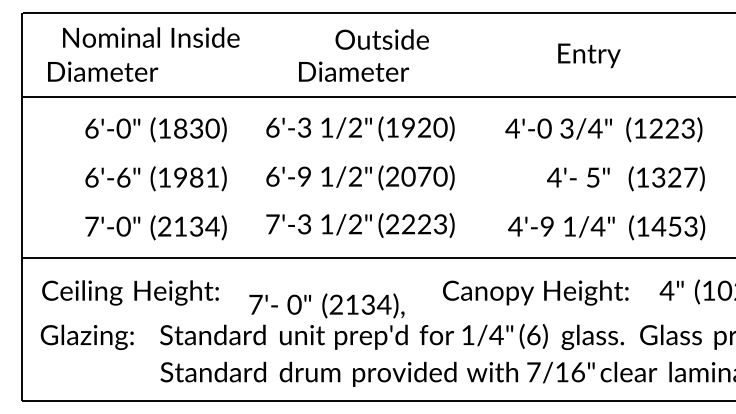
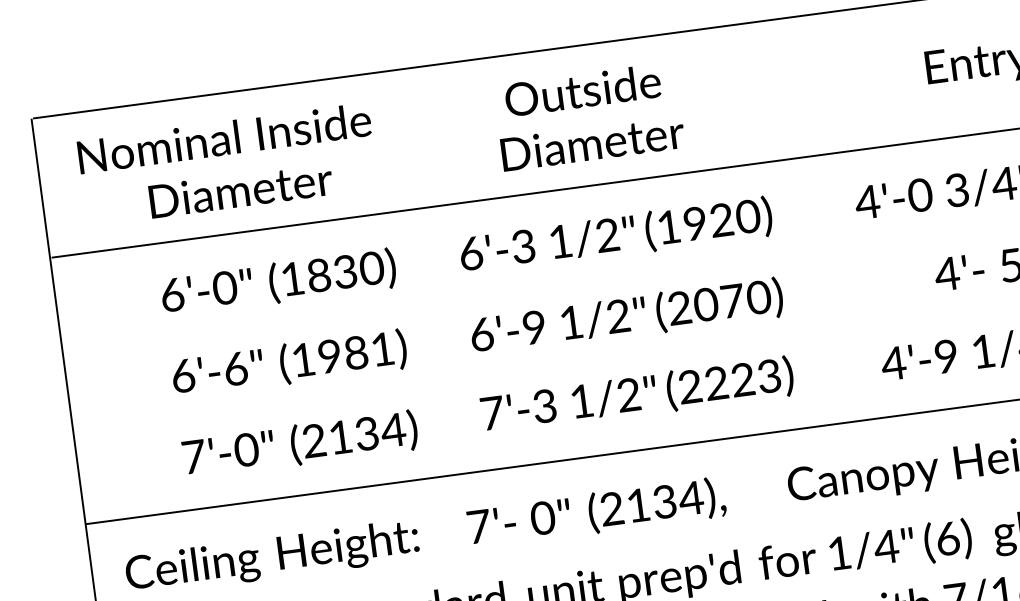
text: (151, 37) -> (224, 138), moved
text: (381, 39) -> (581, 90), moved
text: (103, 71) -> (241, 189), moved
text: (326, 305) -> (595, 512), moved

